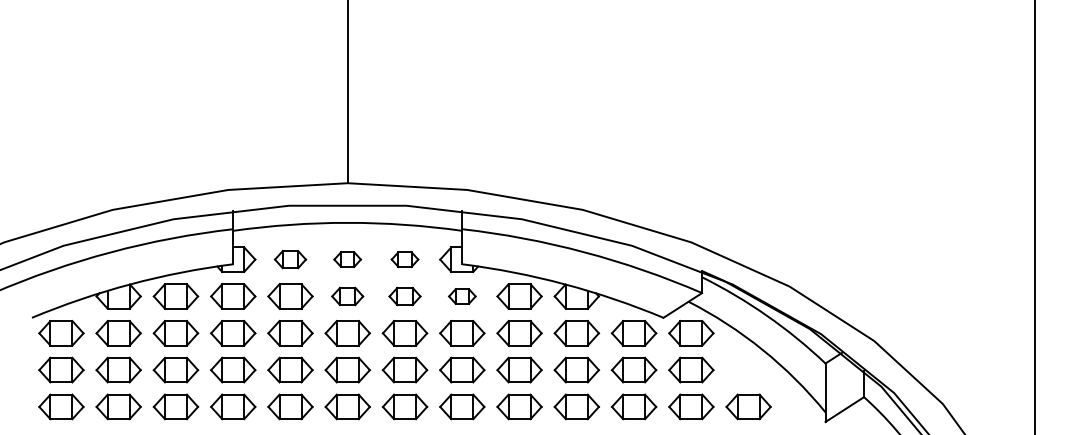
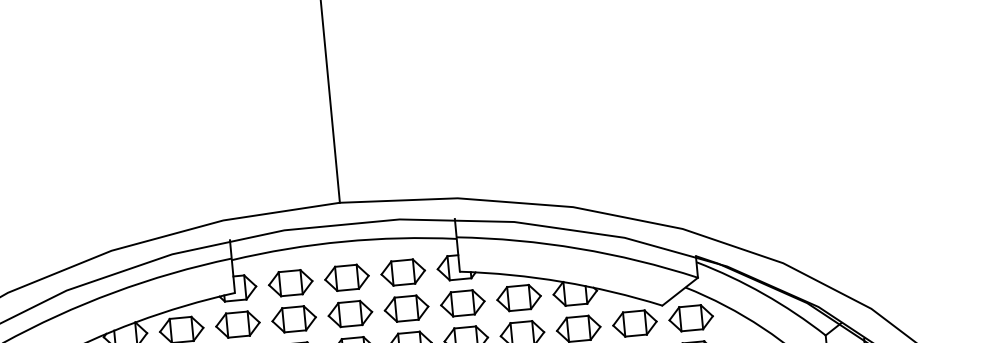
part: (290, 259) -> (290, 282), size x1.43
part: (347, 259) -> (346, 277), size x1.67
part: (404, 259) -> (402, 272), size x1.67
part: (347, 296) -> (350, 314), size x1.43
part: (404, 296) -> (406, 308), size x1.43
part: (462, 296) -> (463, 303), size x1.67

